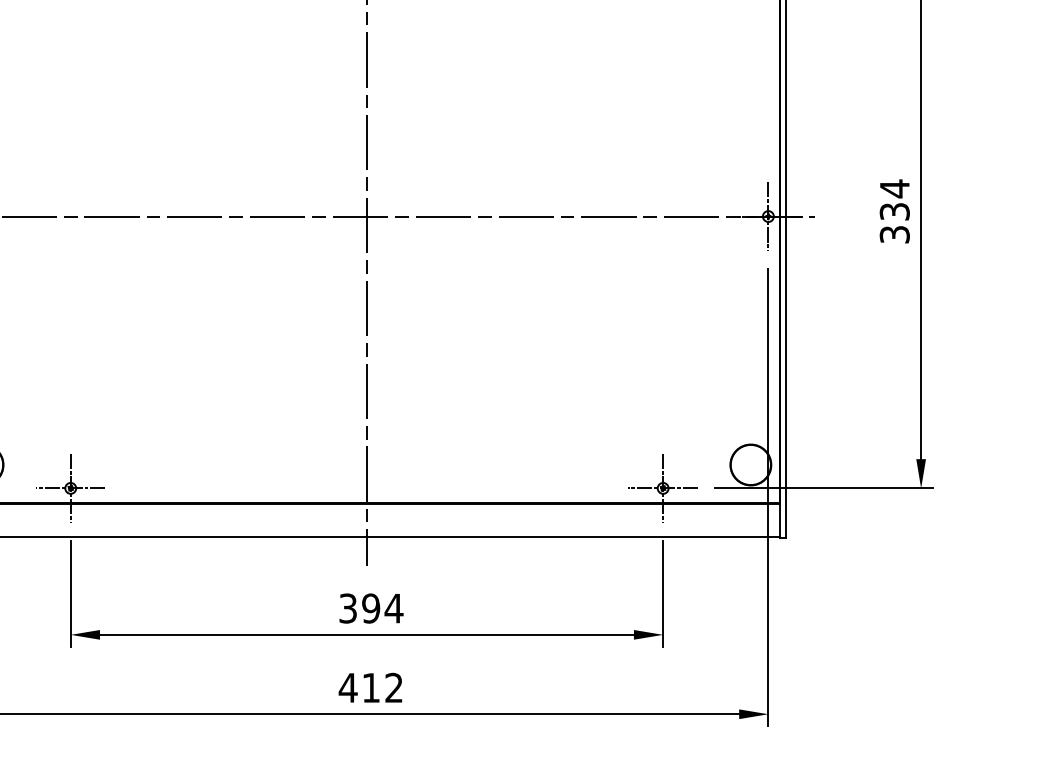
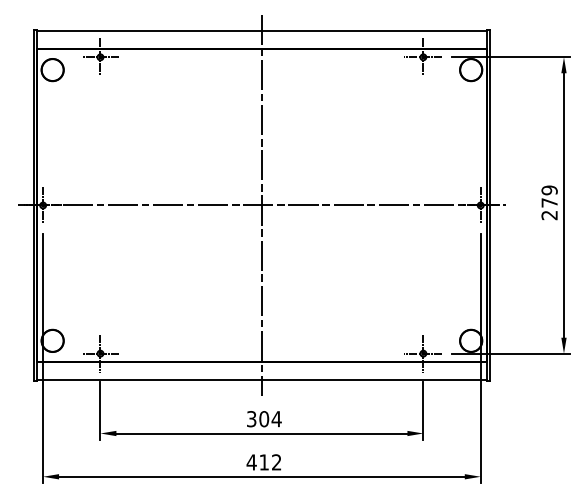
text: (894, 211) -> (549, 202), 334 -> 279
text: (369, 609) -> (263, 419), 394 -> 304

